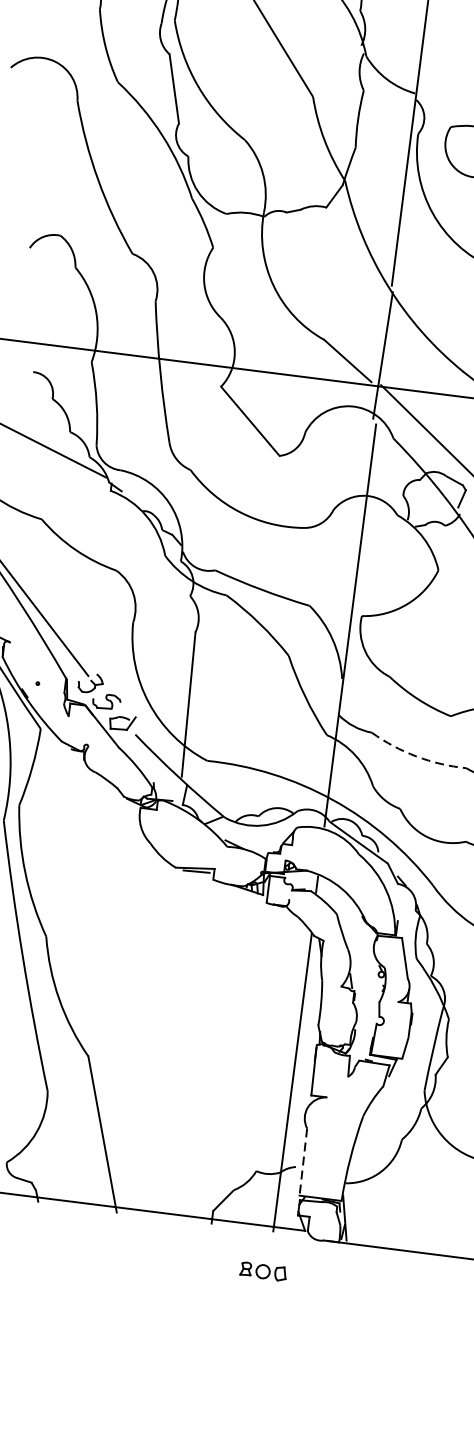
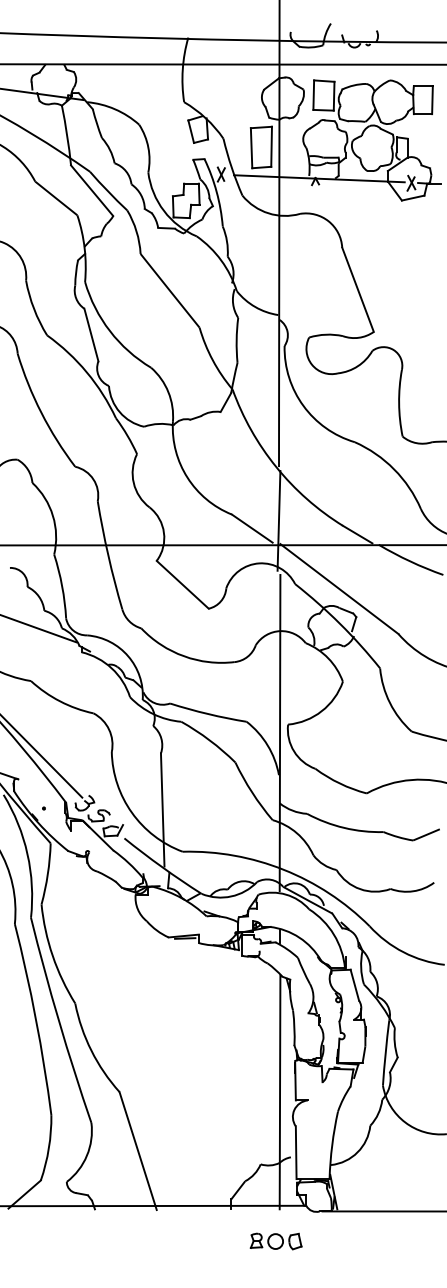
arc: (417, 756) -> (344, 827), dashed -> solid
line: (303, 1163) -> (296, 1153), dashed -> solid
part: (262, 1271) -> (275, 1241), size x1.43

